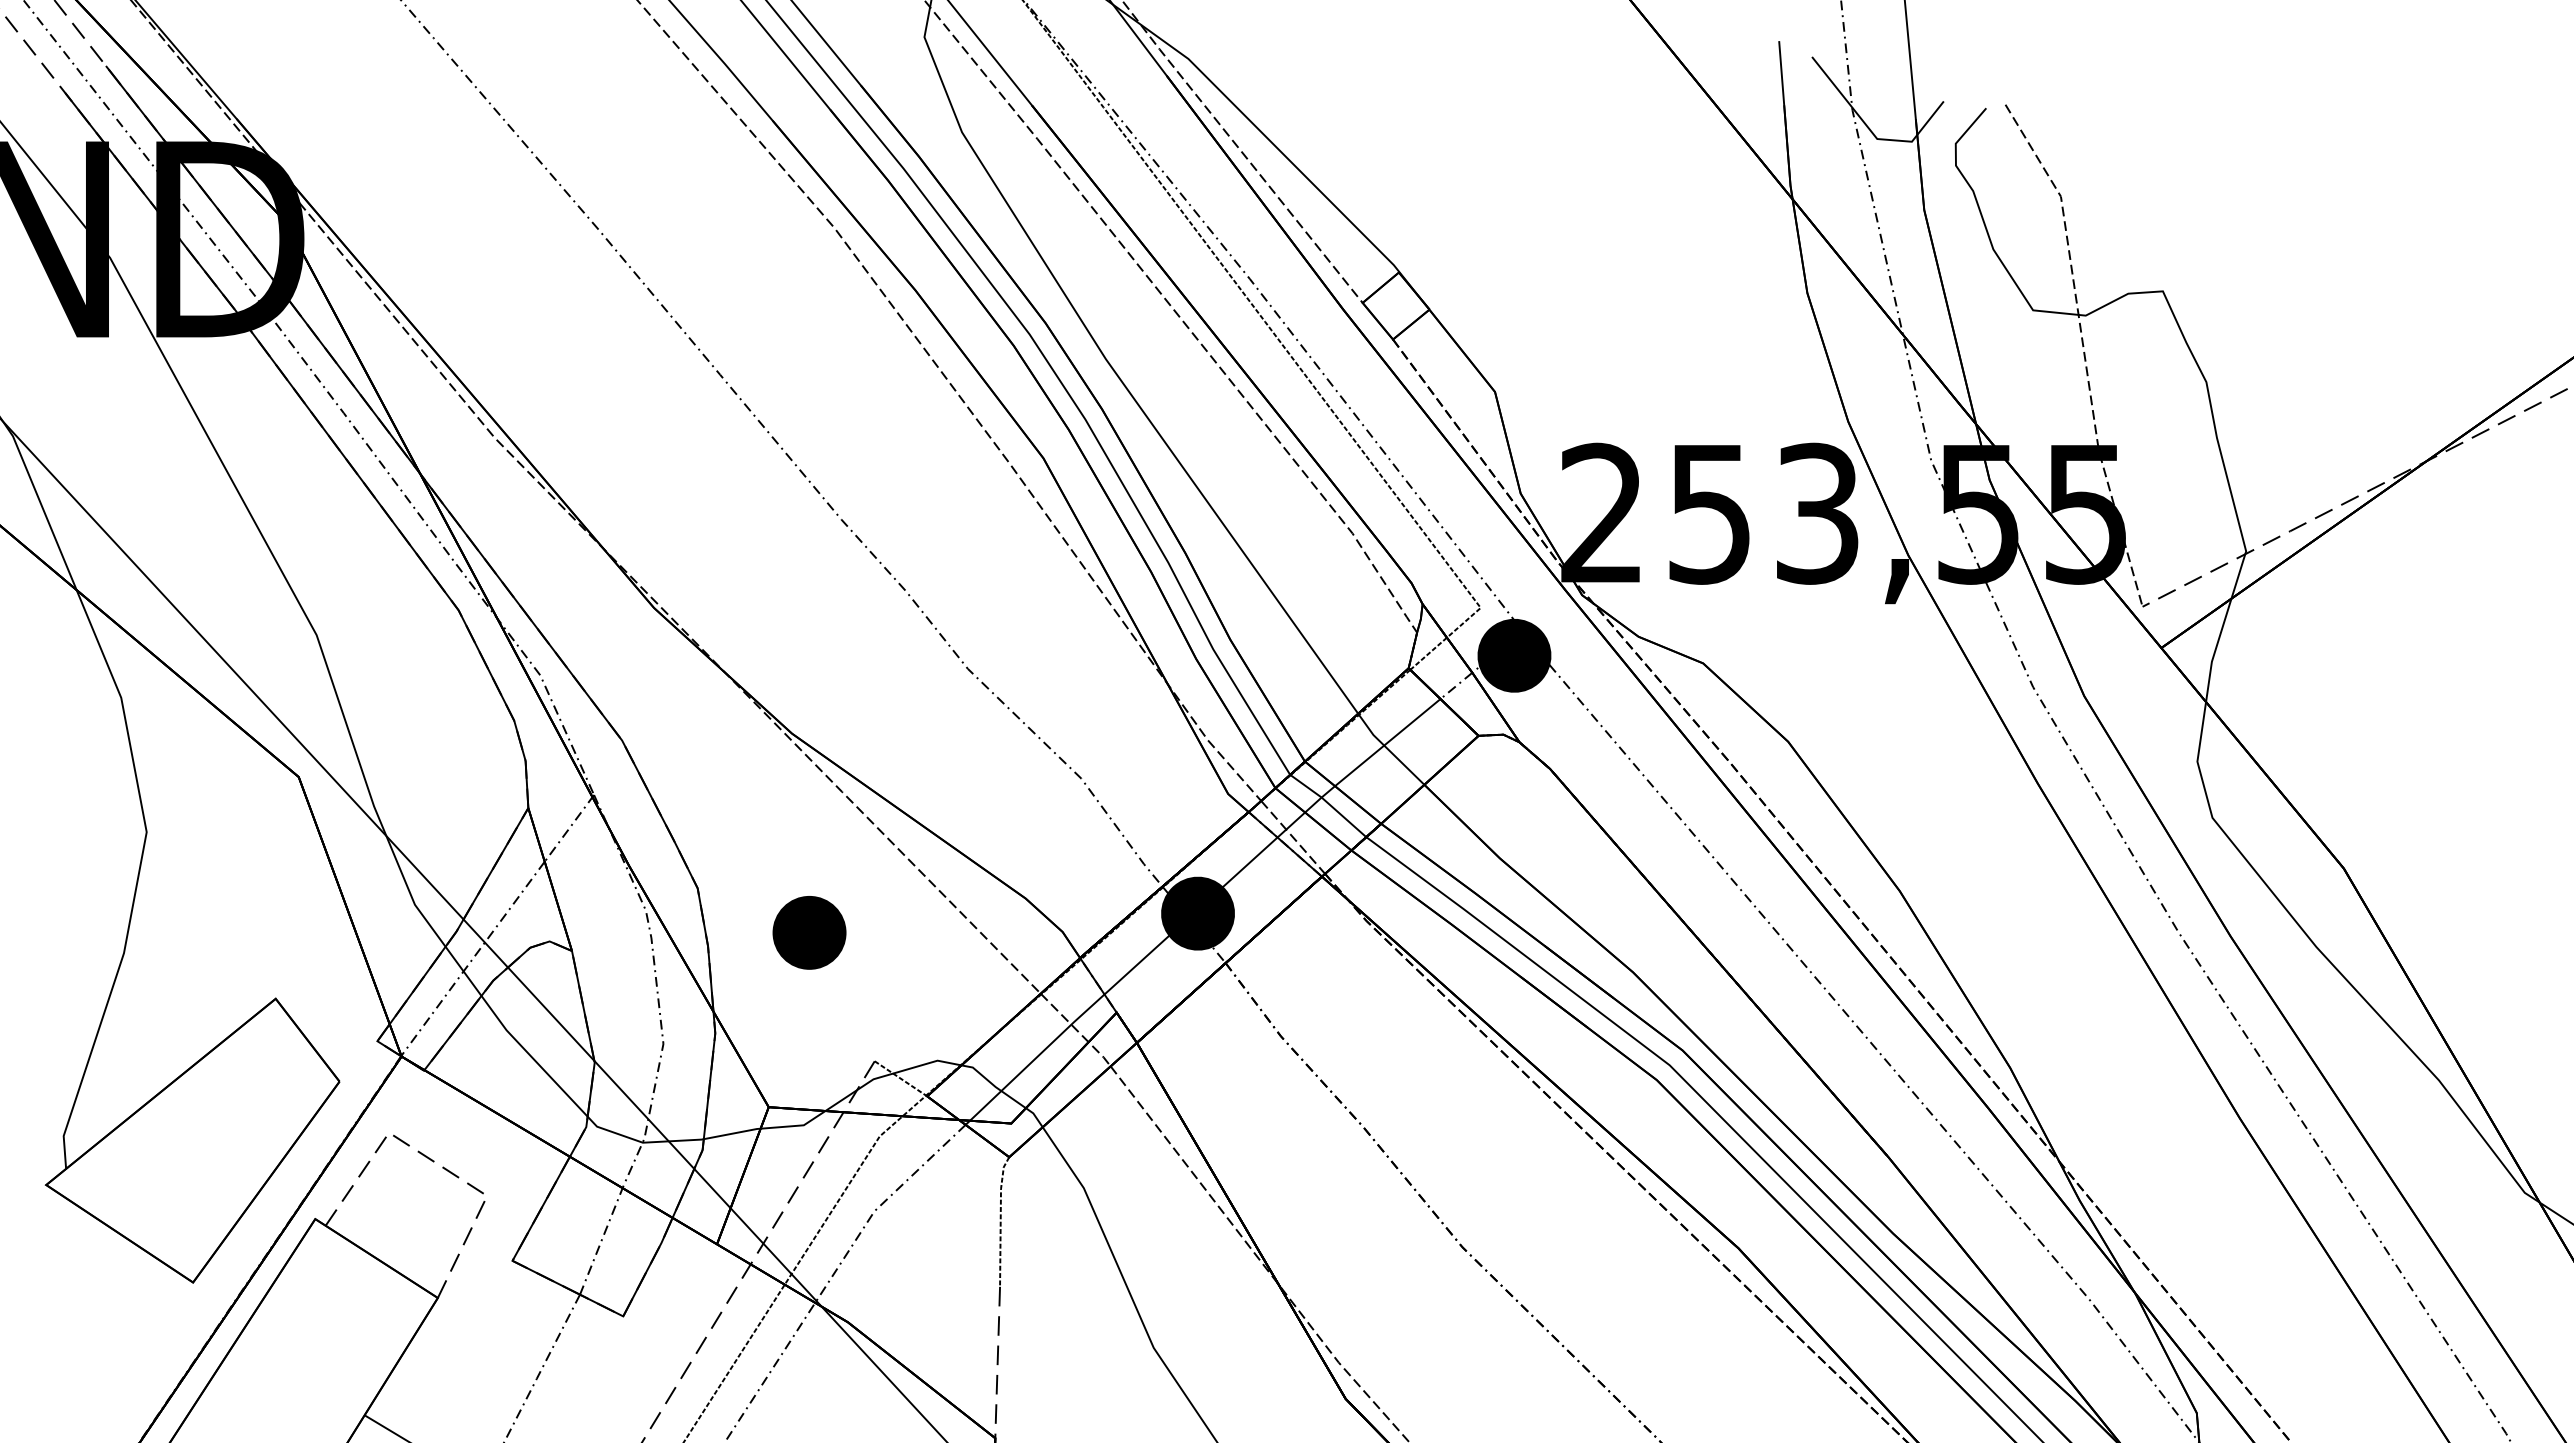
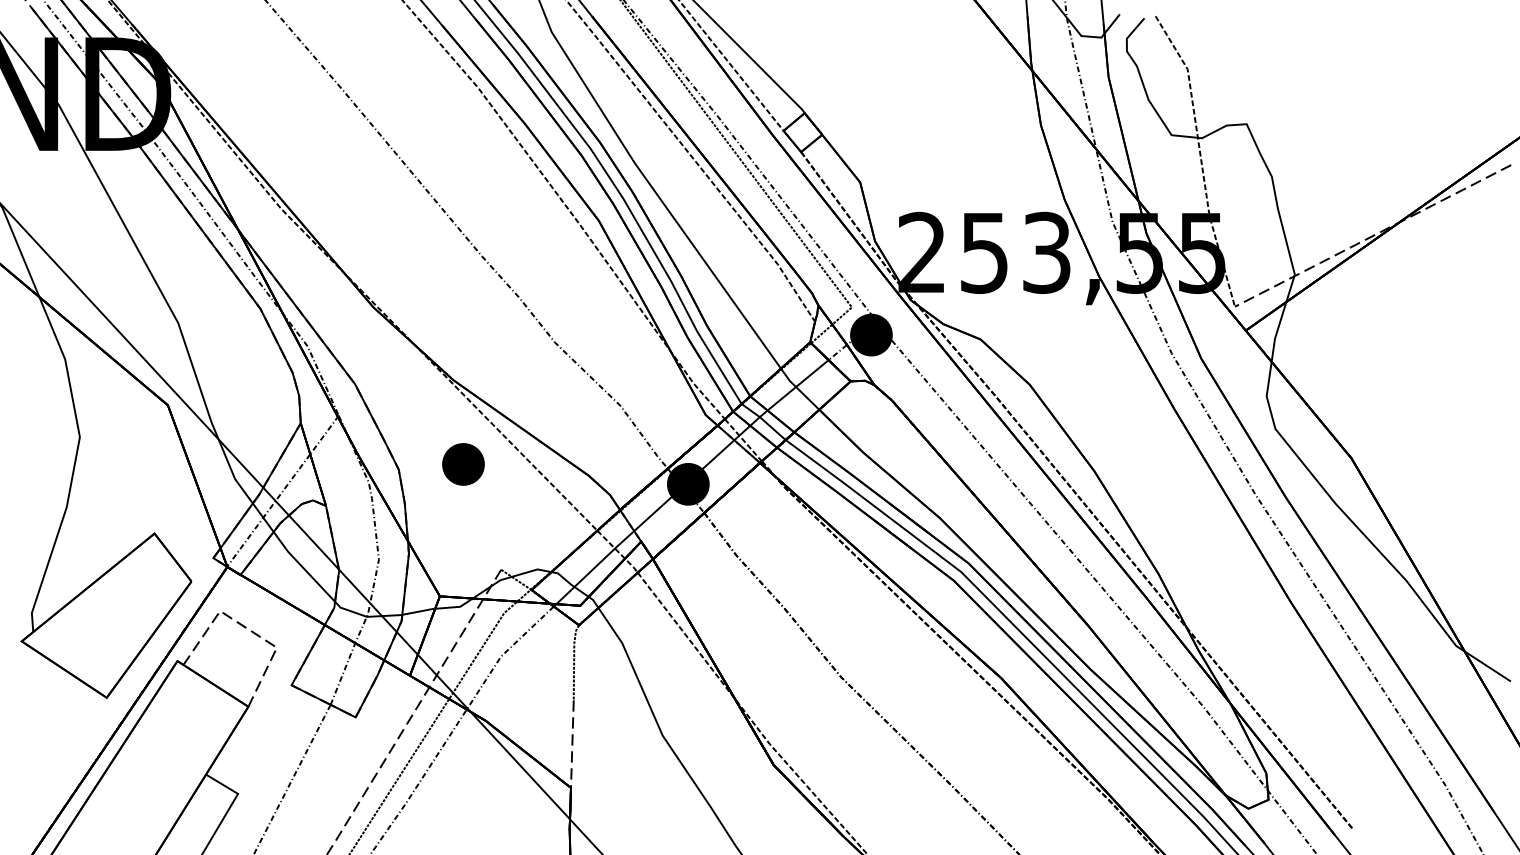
part: (809, 932) -> (463, 464), moved

